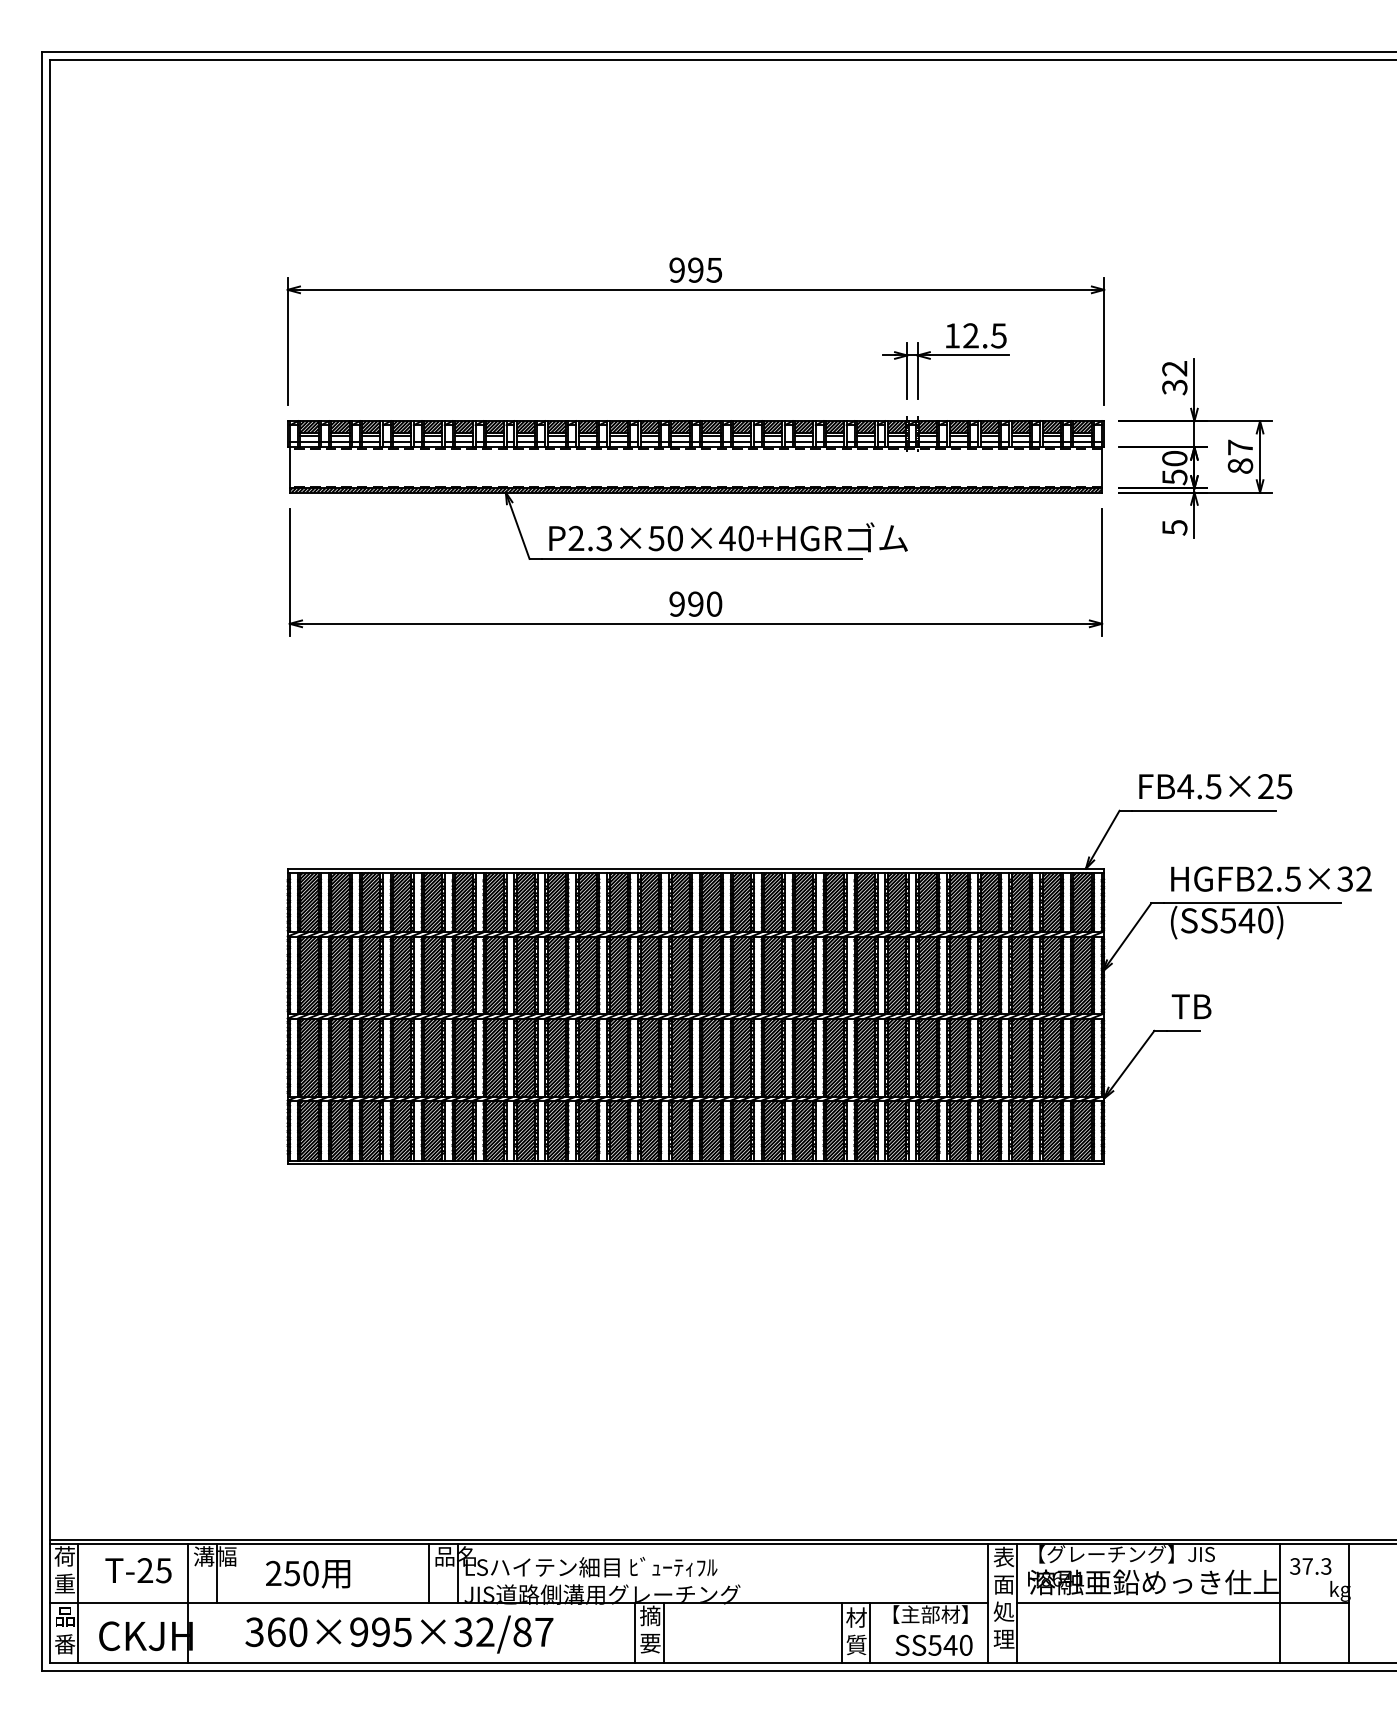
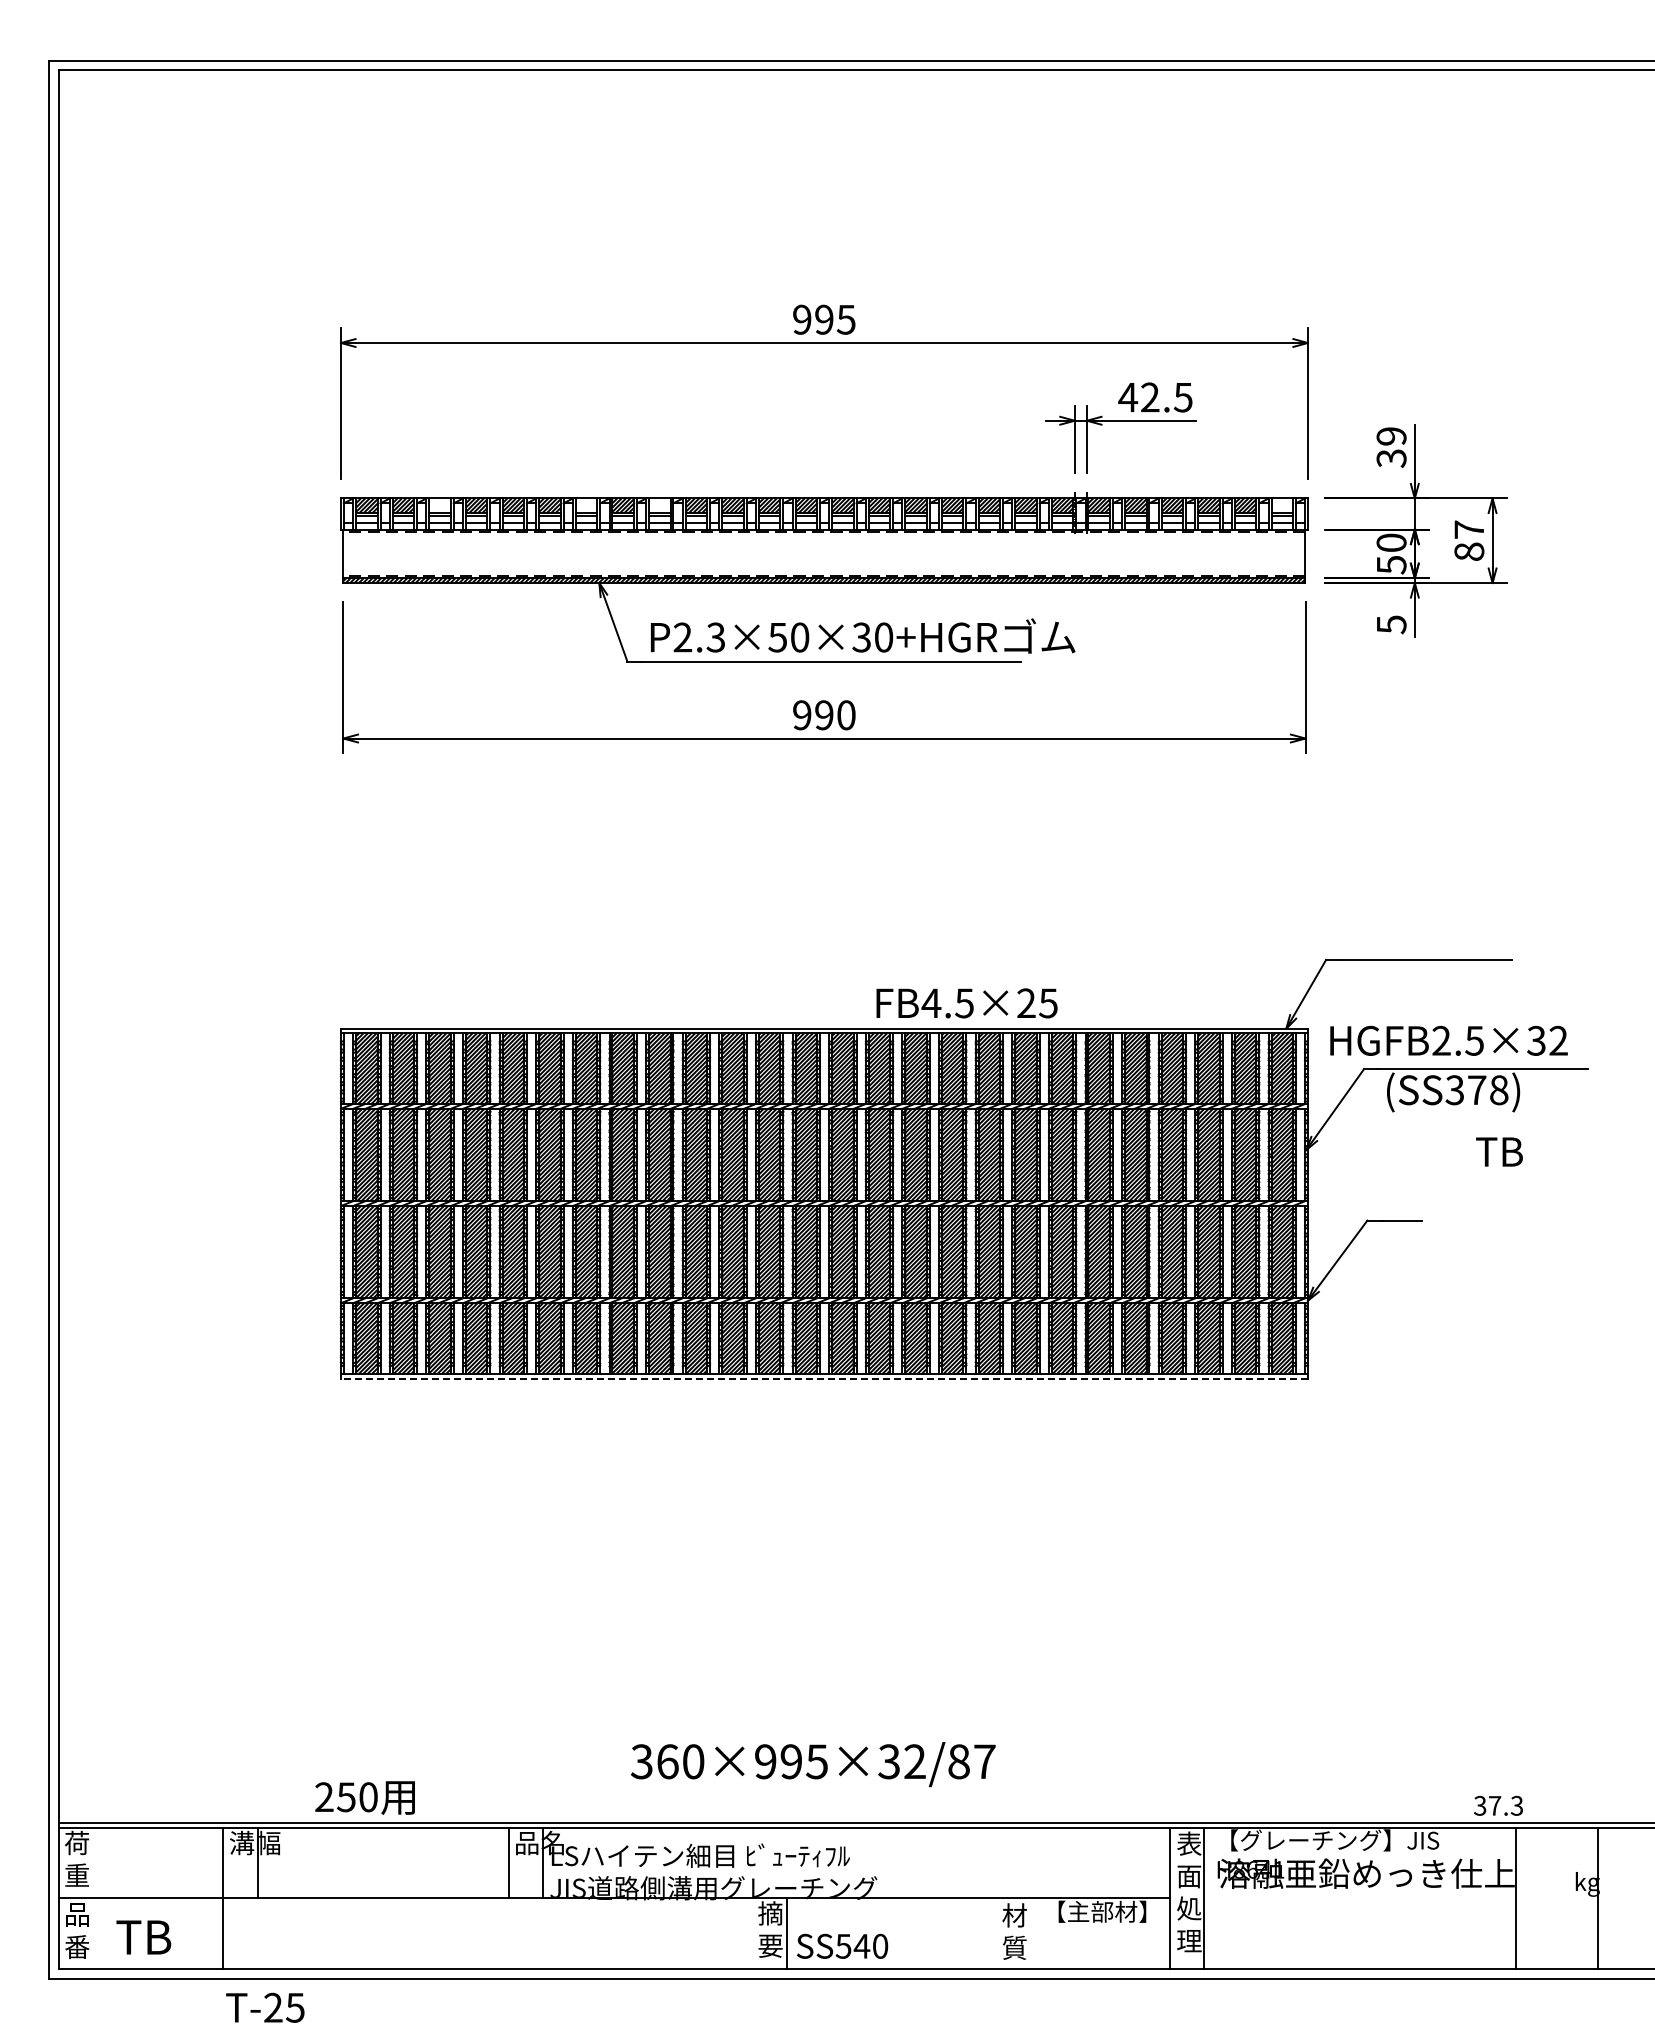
text: (952, 335) -> (1128, 397), 12.5 -> 42.5
text: (1174, 368) -> (1391, 436), 32 -> 39
hatch: (370, 427) -> (439, 505), removed
hatch: (494, 427) -> (586, 505), removed
hatch: (556, 427) -> (659, 505), removed
hatch: (1082, 427) -> (1282, 505), removed
text: (727, 538) -> (861, 637), P2.3×50×40+HGR -> P2.3×50×30+HGR
text: (1215, 786) -> (966, 1003), moved
text: (1271, 878) -> (1448, 1040), moved
text: (1246, 921) -> (1476, 1090), (SS540) -> (SS378)
text: (1191, 1006) -> (1499, 1151), moved
line: (695, 1164) -> (823, 1378), solid -> dashed
text: (1310, 1566) -> (1498, 1805), moved
text: (138, 1570) -> (265, 2007), moved
text: (307, 1573) -> (364, 1797), moved
line: (78, 1603) -> (93, 1898), removed
line: (1183, 1603) -> (1401, 1898), removed
line: (635, 1632) -> (752, 1933), removed
line: (841, 1632) -> (996, 1933), removed
line: (869, 1632) -> (1030, 1933), removed
text: (399, 1634) -> (813, 1764), moved
text: (145, 1636) -> (172, 1937), CKJH -> TB
text: (934, 1644) -> (842, 1945), moved

